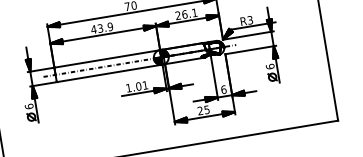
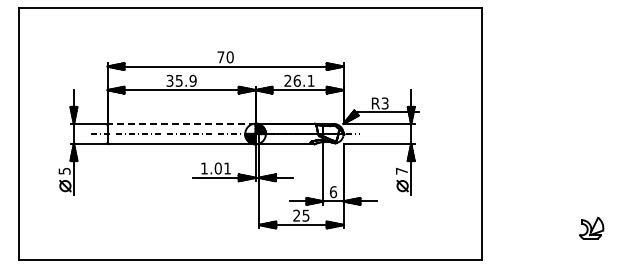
text: (97, 28) -> (174, 80), 43.9 -> 35.9
line: (107, 58) -> (181, 123), solid -> dashed
text: (269, 66) -> (401, 170), 6 -> 7
text: (29, 106) -> (64, 170), 6 -> 5

